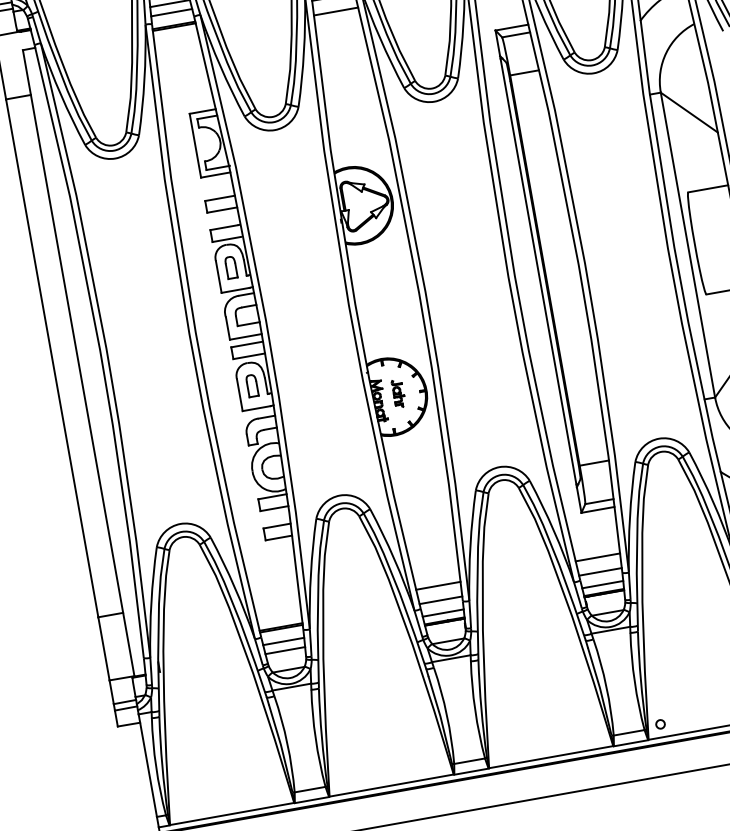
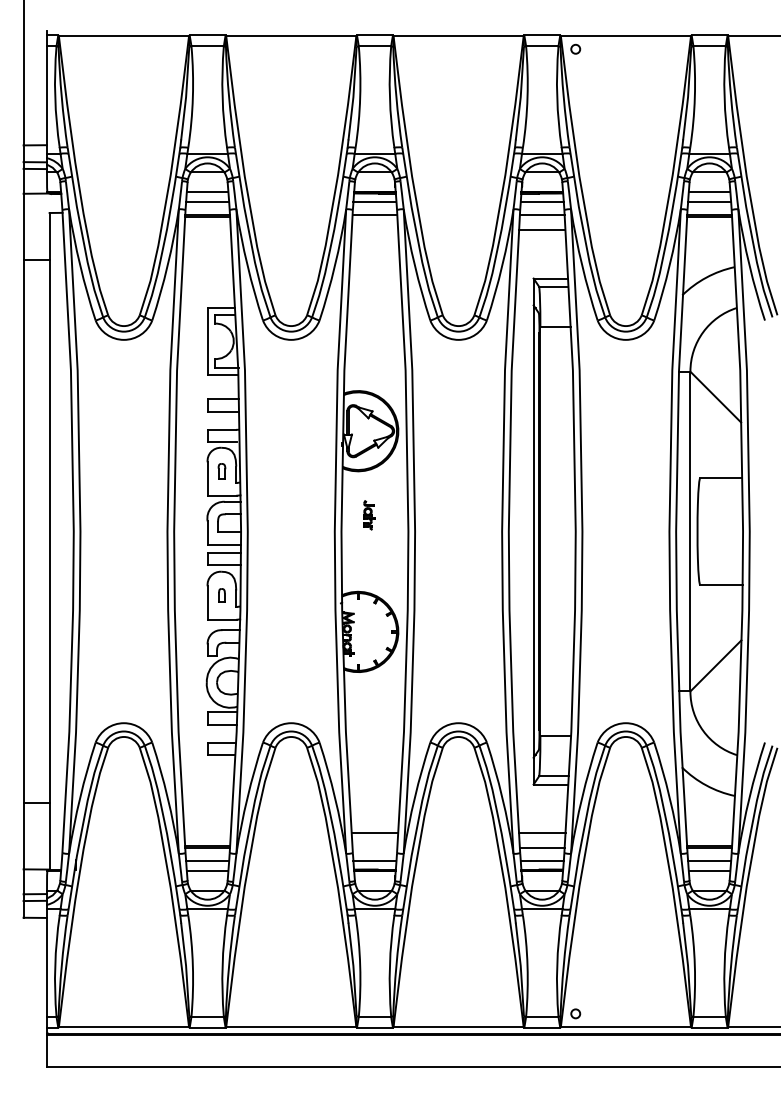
line: (335, 11) -> (374, 230), removed
part: (230, 267) -> (221, 471), size x0.7
part: (251, 385) -> (221, 595), size x0.6
part: (398, 393) -> (369, 515), moved
line: (440, 599) -> (374, 847), removed

